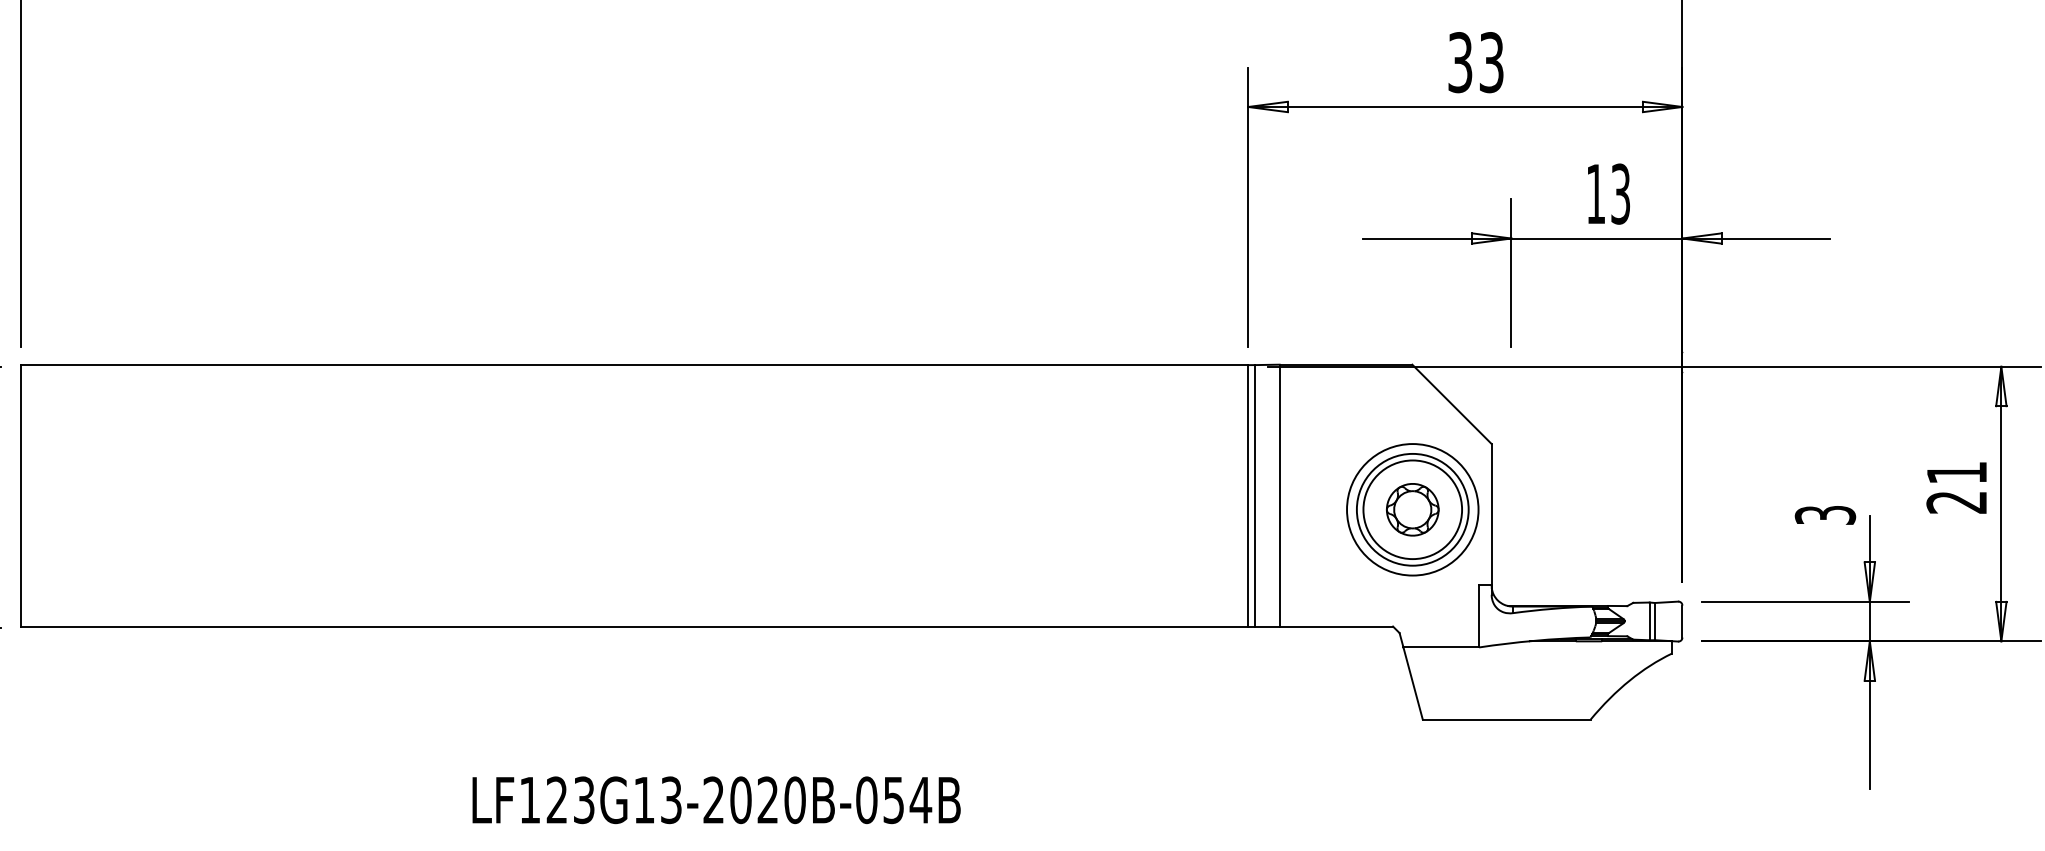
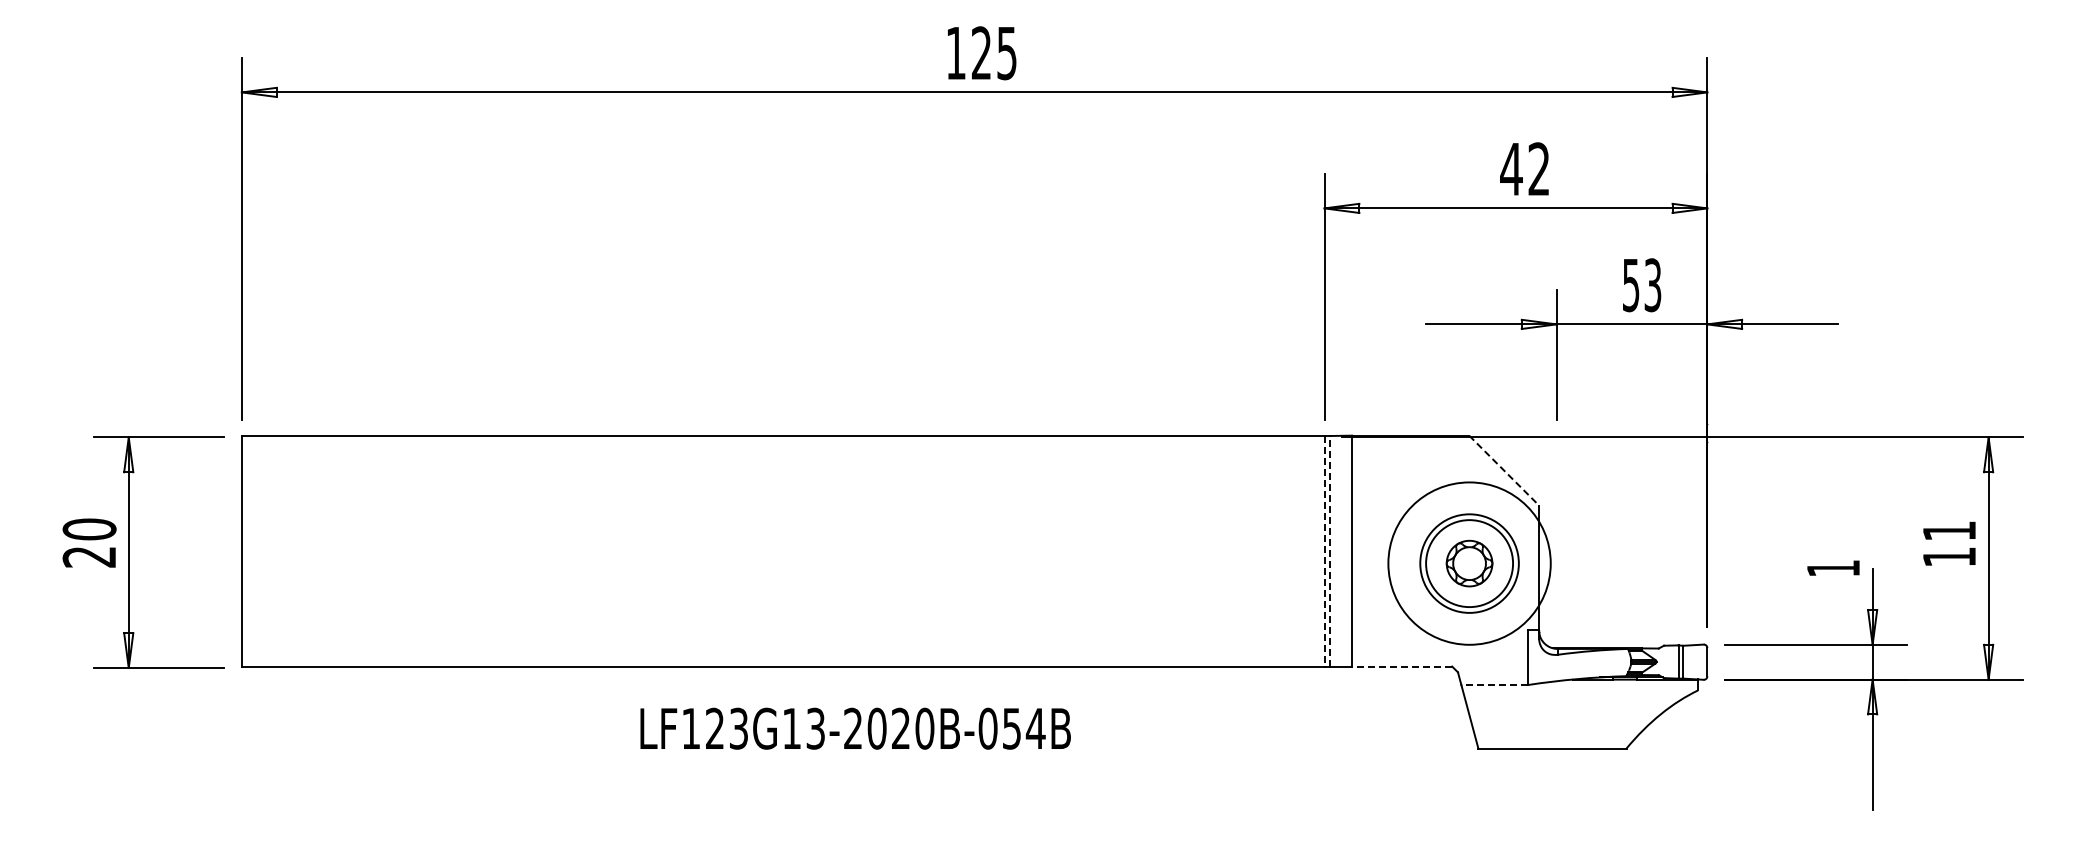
text: (1475, 62) -> (1524, 169), 33 -> 42
text: (1596, 194) -> (1631, 285), 13 -> 53
line: (1452, 404) -> (1504, 470), solid -> dashed
line: (1255, 494) -> (1330, 550), solid -> dashed
line: (1248, 496) -> (1324, 551), solid -> dashed
text: (1955, 502) -> (1948, 557), 21 -> 11
circle: (1412, 509) -> (1469, 563), size x1.4
text: (1825, 515) -> (1833, 568), 3 -> 1
line: (1336, 626) -> (1402, 666), solid -> dashed
line: (1441, 648) -> (1494, 685), solid -> dashed
text: (716, 799) -> (855, 728), moved

